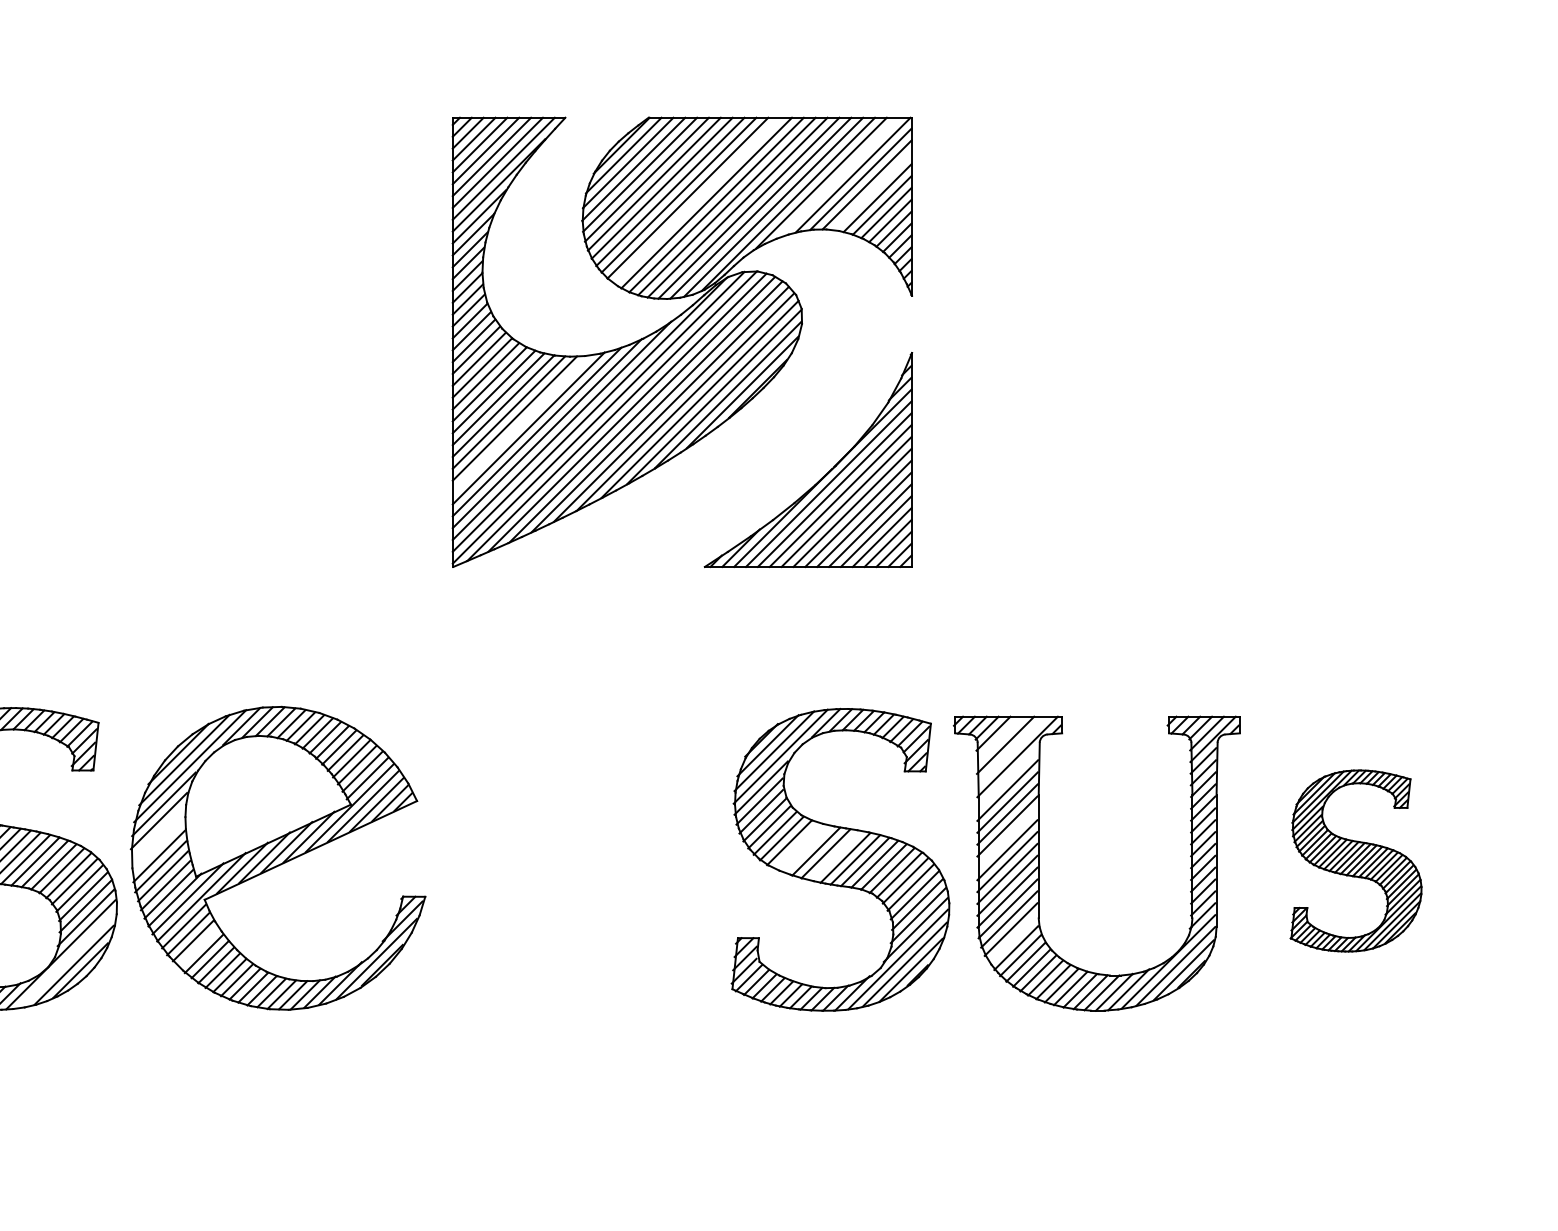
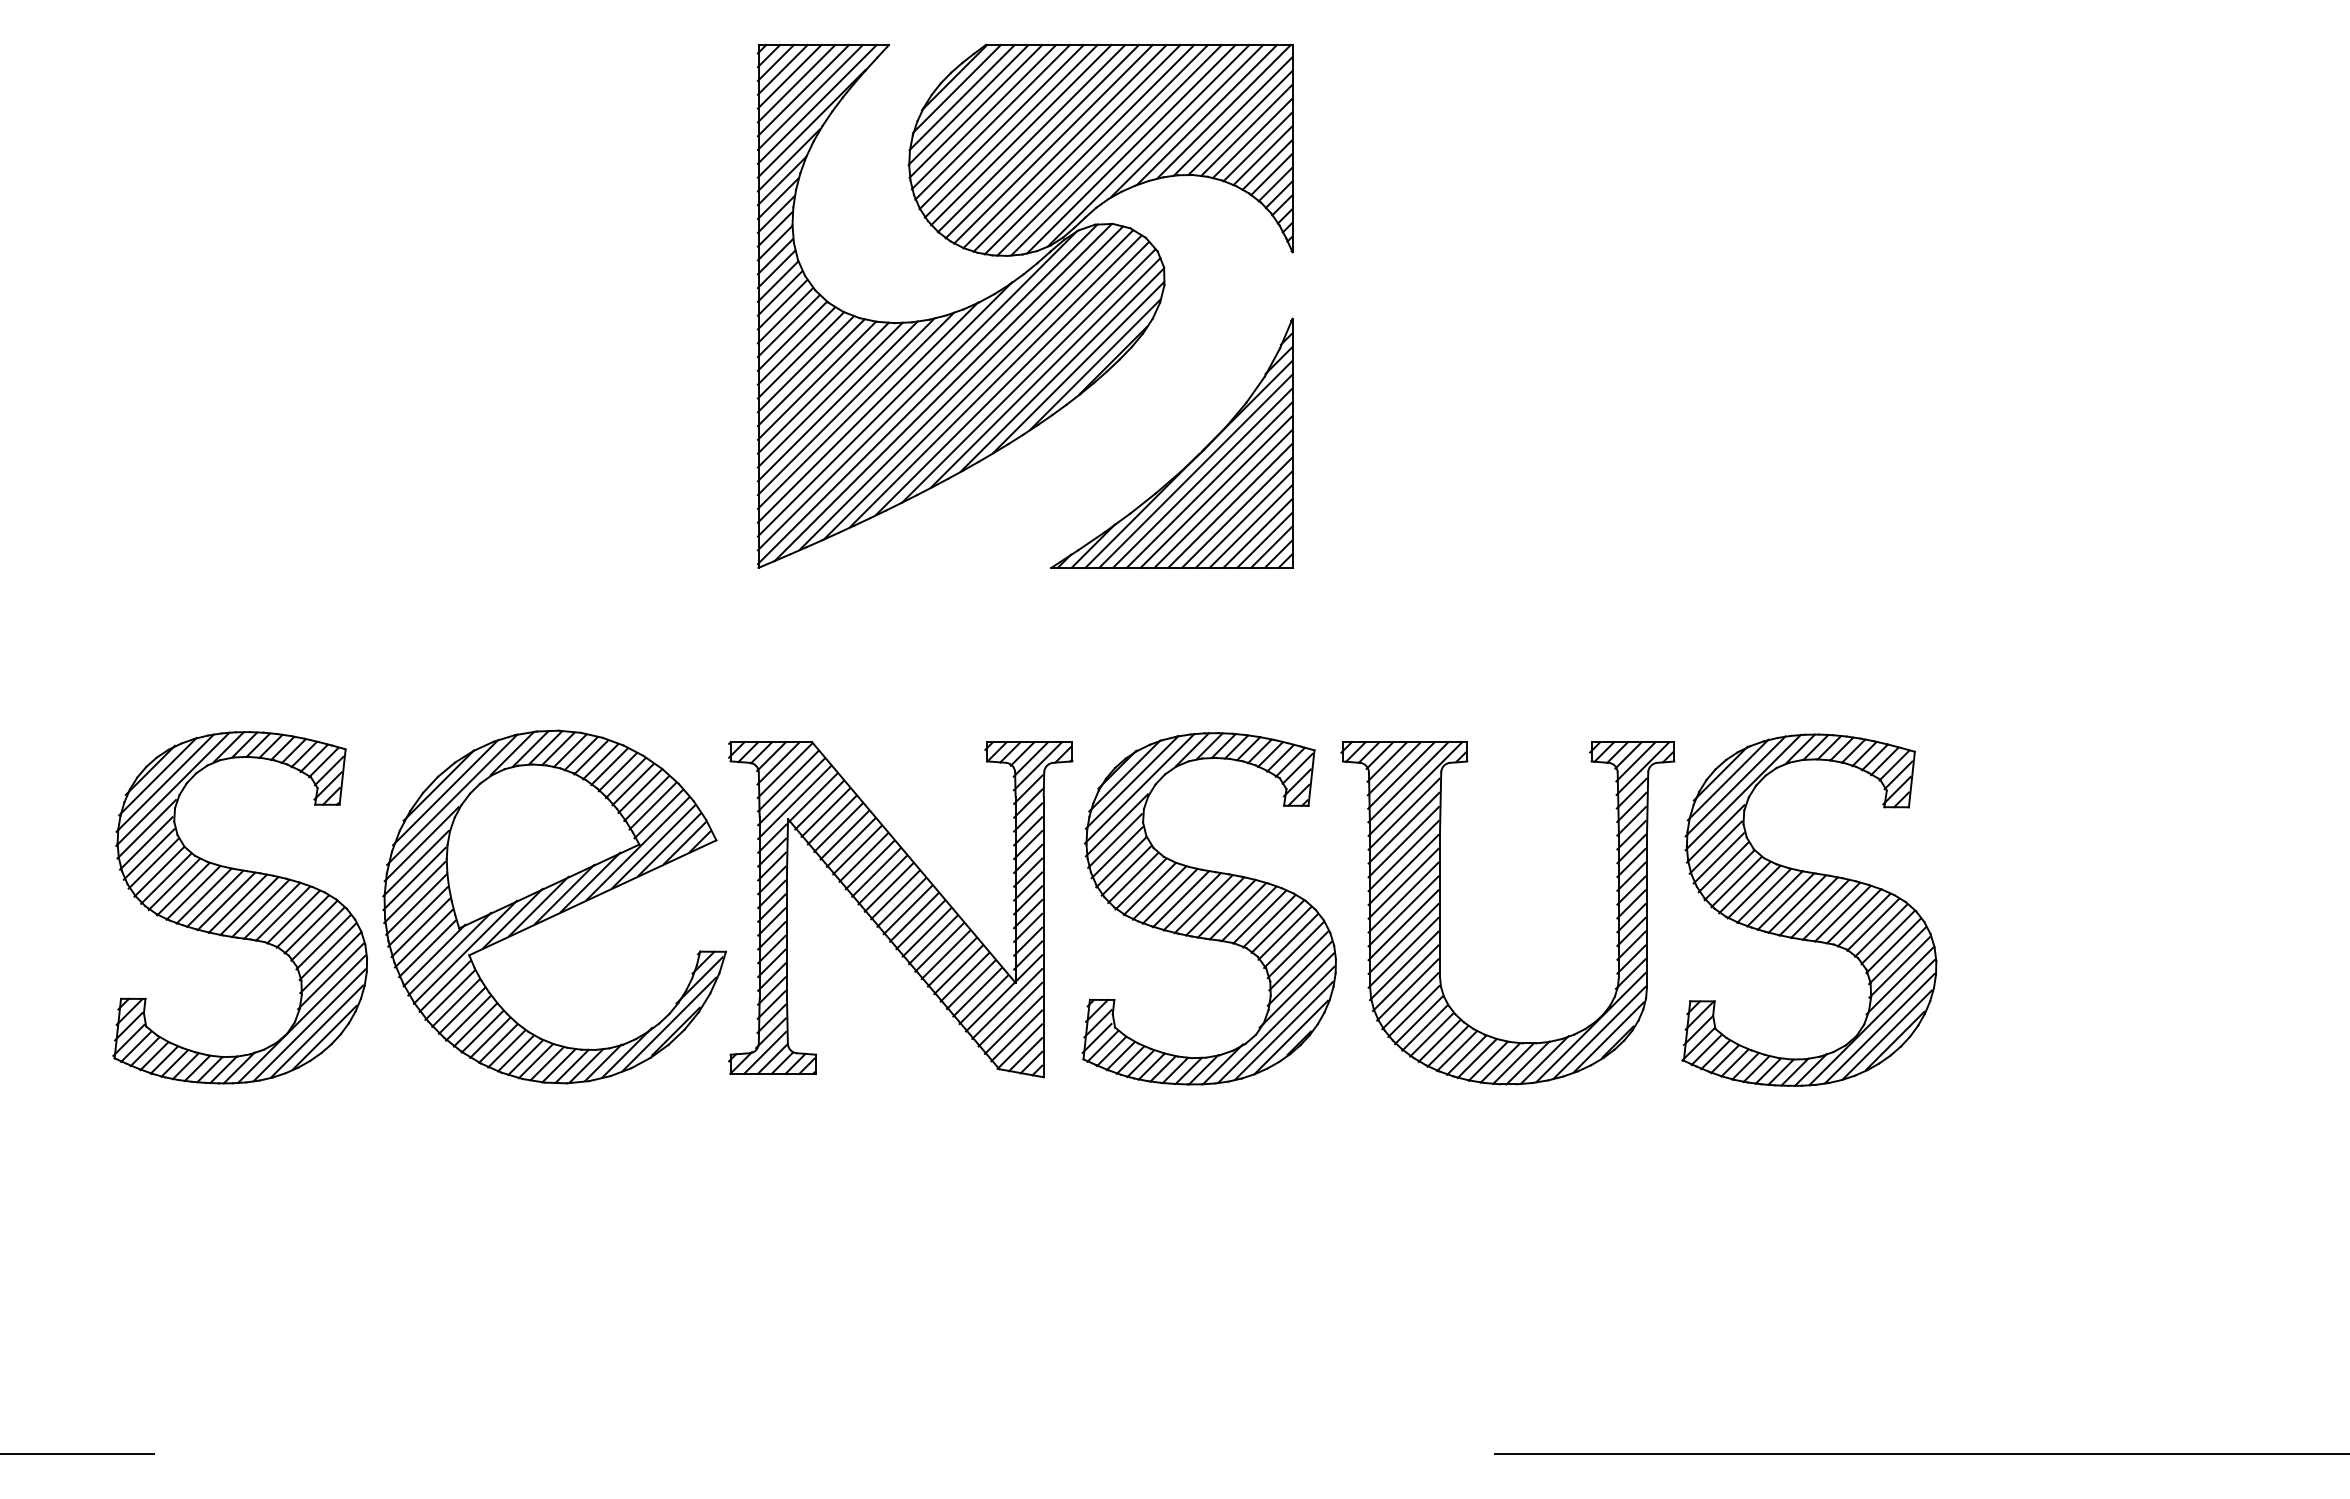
line: (838, 177) -> (1207, 114), added
line: (872, 191) -> (1246, 130), added
line: (697, 200) -> (1042, 141), added
line: (521, 424) -> (837, 401), added
line: (998, 739) -> (1393, 768), added
line: (1011, 751) -> (1408, 782), added
line: (1007, 777) -> (1403, 813), added
line: (157, 833) -> (414, 878), added
line: (1007, 838) -> (1403, 883), added
line: (157, 845) -> (414, 892), added
line: (797, 845) -> (1159, 892), added
line: (806, 849) -> (1169, 896), added
line: (835, 856) -> (1203, 904), added
part: (575, 860) -> (900, 909), added
part: (1356, 860) -> (1809, 909), size x1.67
line: (1013, 939) -> (1410, 1001), added
line: (198, 947) -> (461, 1010), added
line: (67, 960) -> (309, 1025), added

